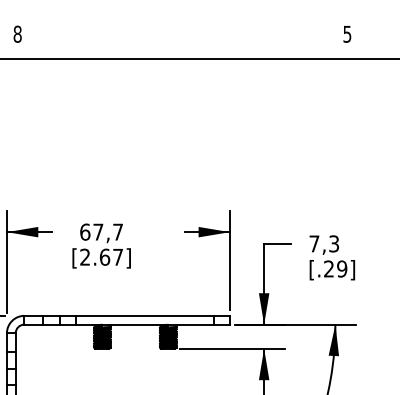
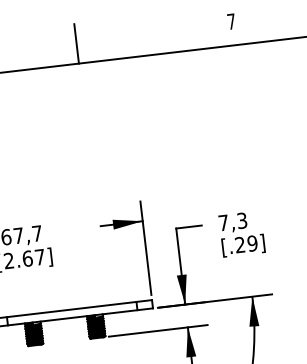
text: (347, 34) -> (231, 21), 5 -> 7
line: (182, 38) -> (76, 43), added

